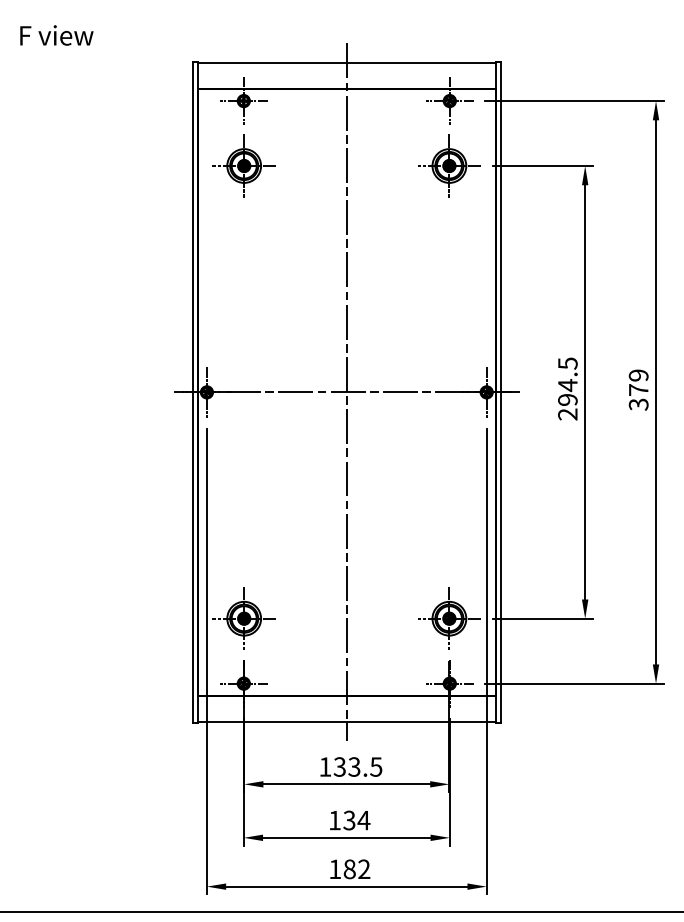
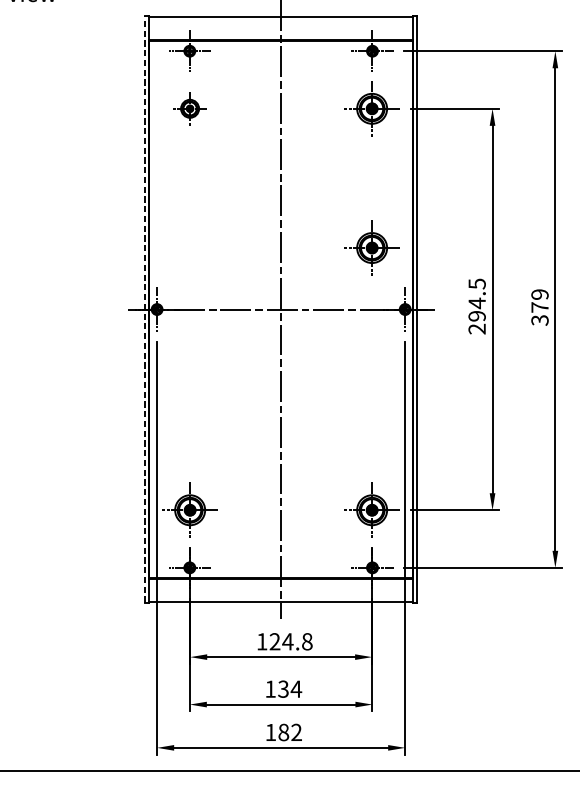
part: (243, 165) -> (189, 108), size x0.6
part: (449, 322) -> (372, 247), added
line: (193, 391) -> (145, 308), solid -> dashed
text: (357, 766) -> (290, 641), 133.5 -> 124.8

